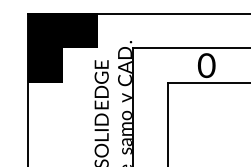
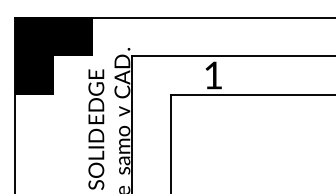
text: (206, 65) -> (213, 75), 0 -> 1

